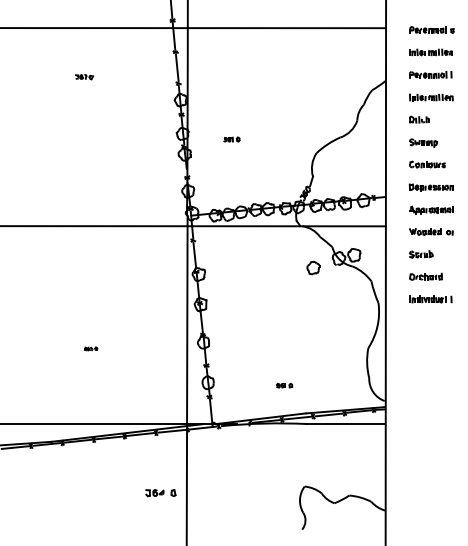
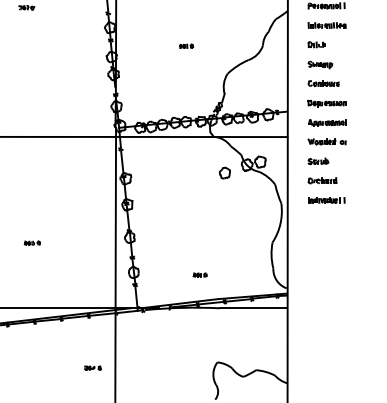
part: (231, 139) -> (186, 46), moved
part: (90, 348) -> (31, 242), size x1.43
part: (160, 493) -> (92, 368), size x0.62

